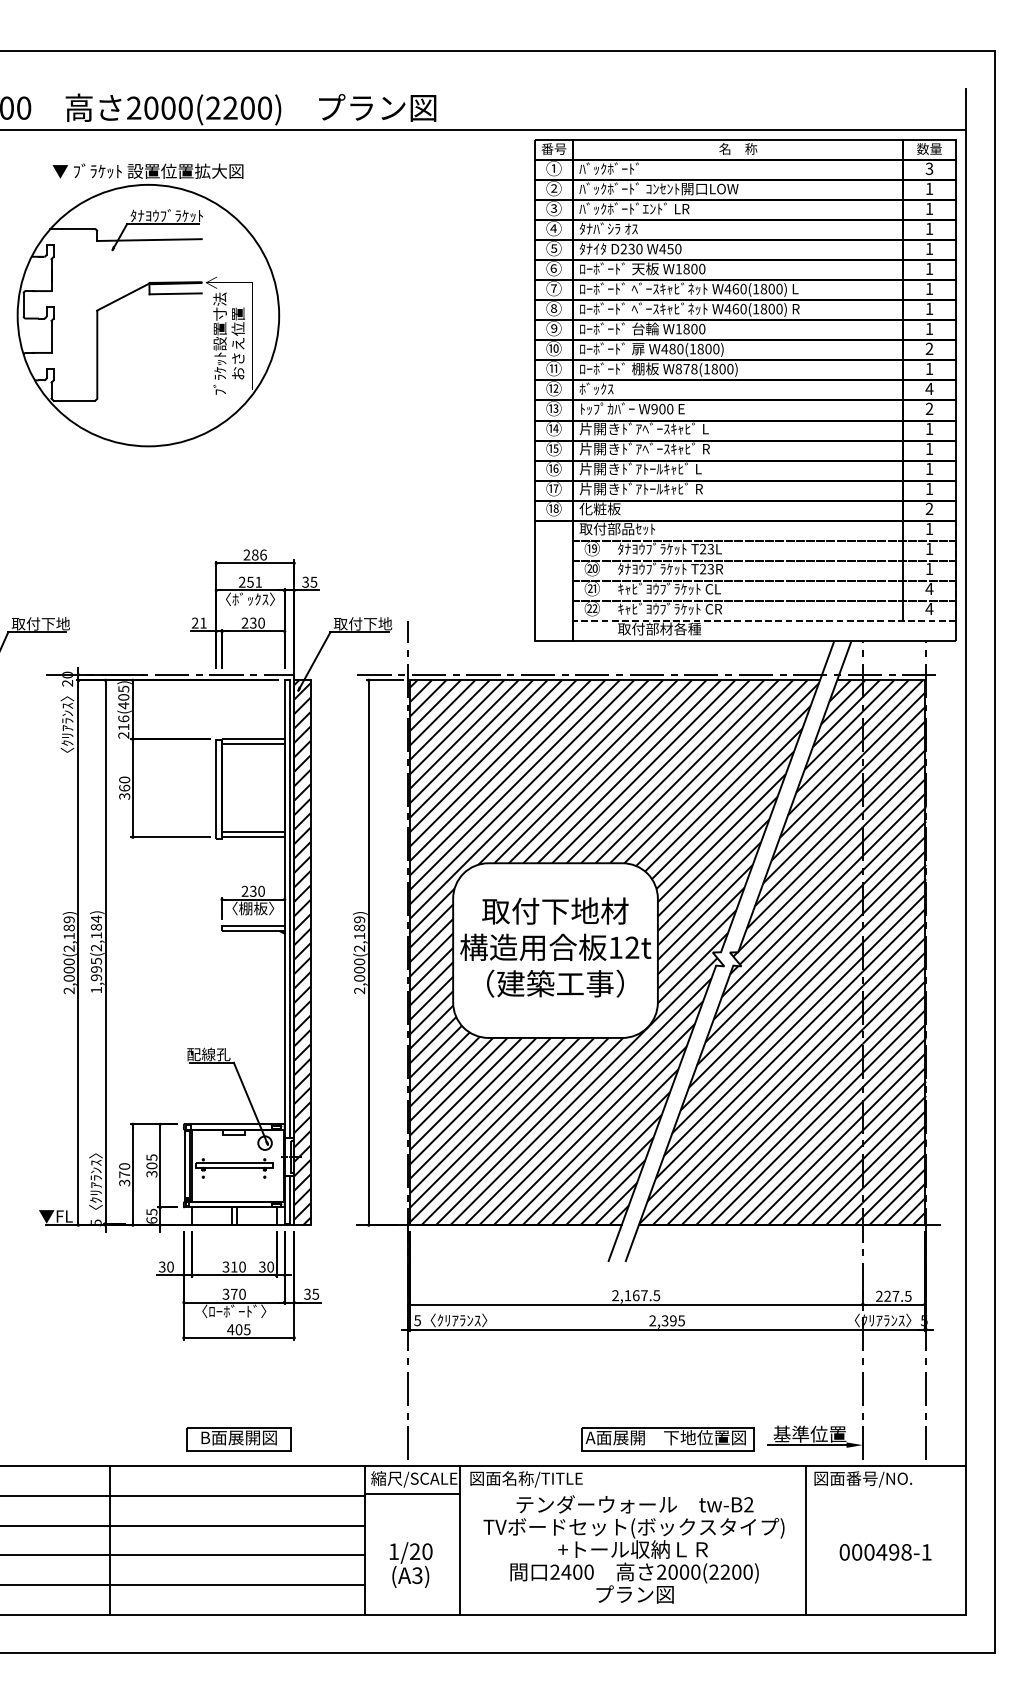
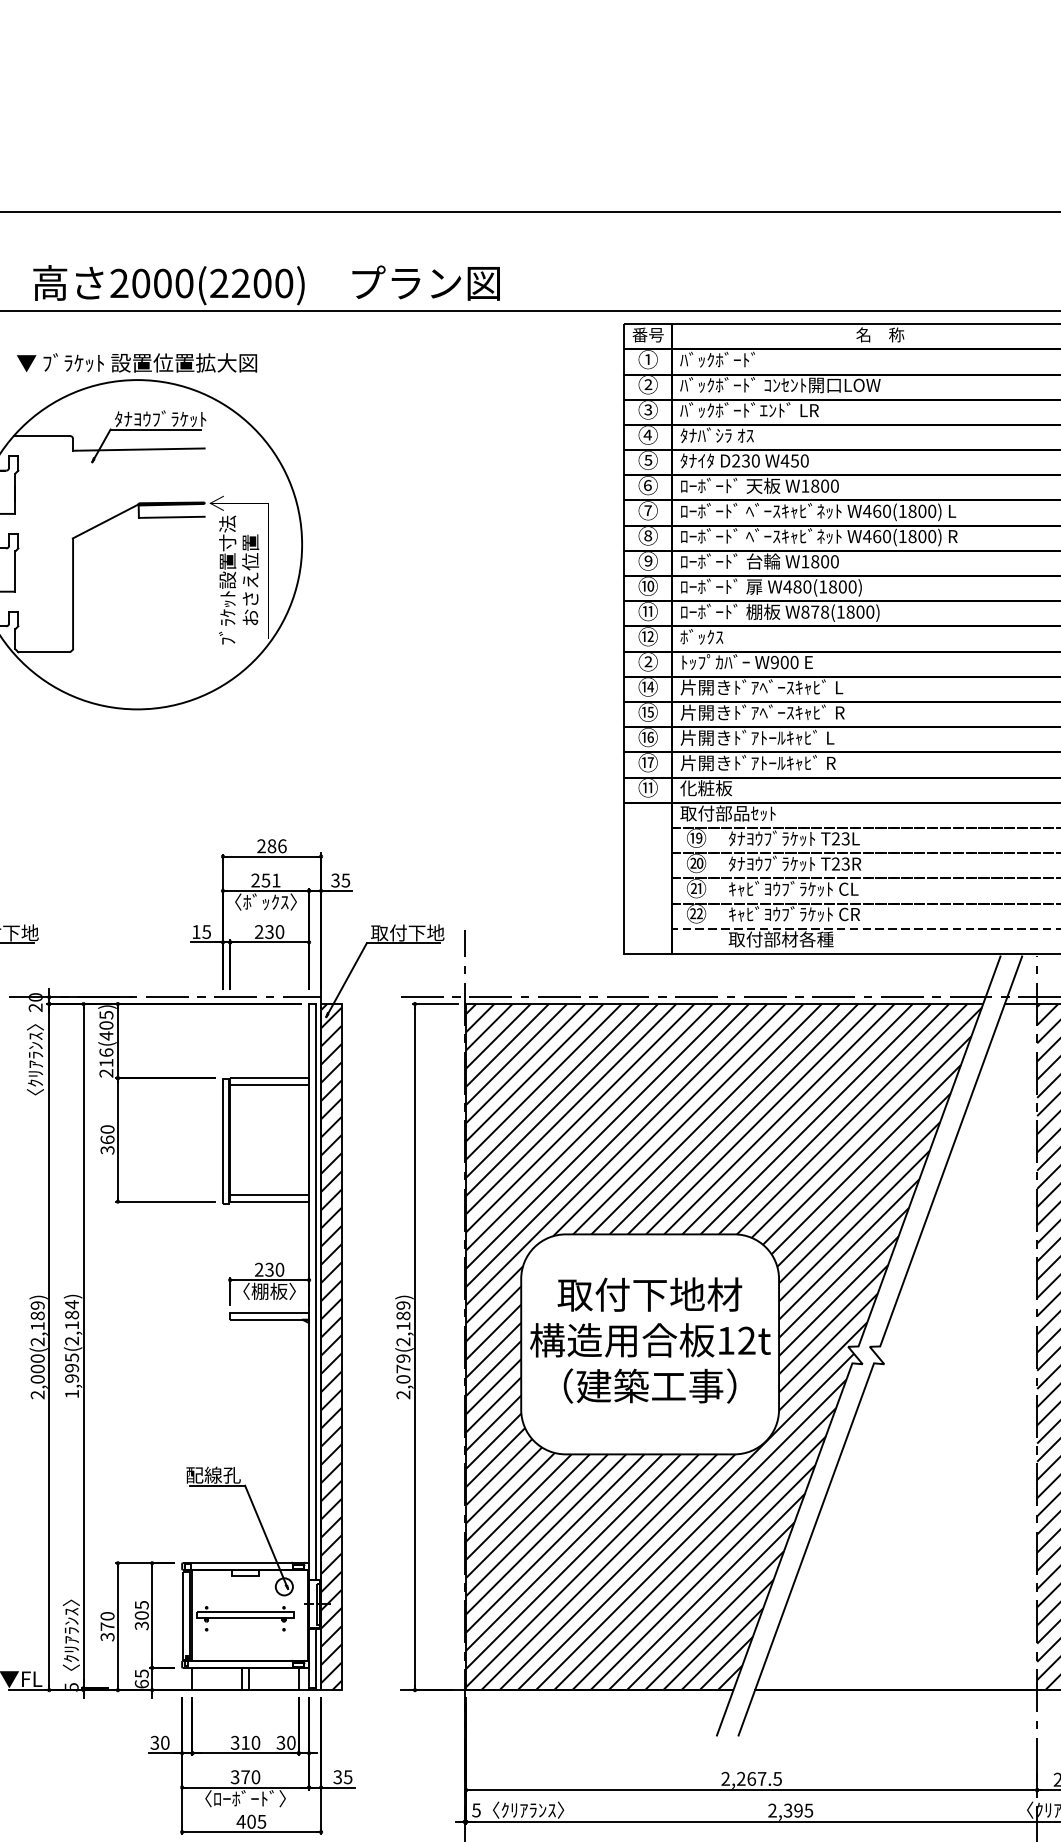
text: (553, 408) -> (647, 661), ⑬ -> ②
text: (553, 508) -> (647, 787), ⑱ -> ⑪
text: (198, 622) -> (200, 931), 21 -> 15
hatch: (750, 952) -> (895, 1346), removed
text: (359, 965) -> (403, 1363), 2,000(2,189) -> 2,079(2,189)
text: (627, 1295) -> (740, 1778), 2,167.5 -> 2,267.5

